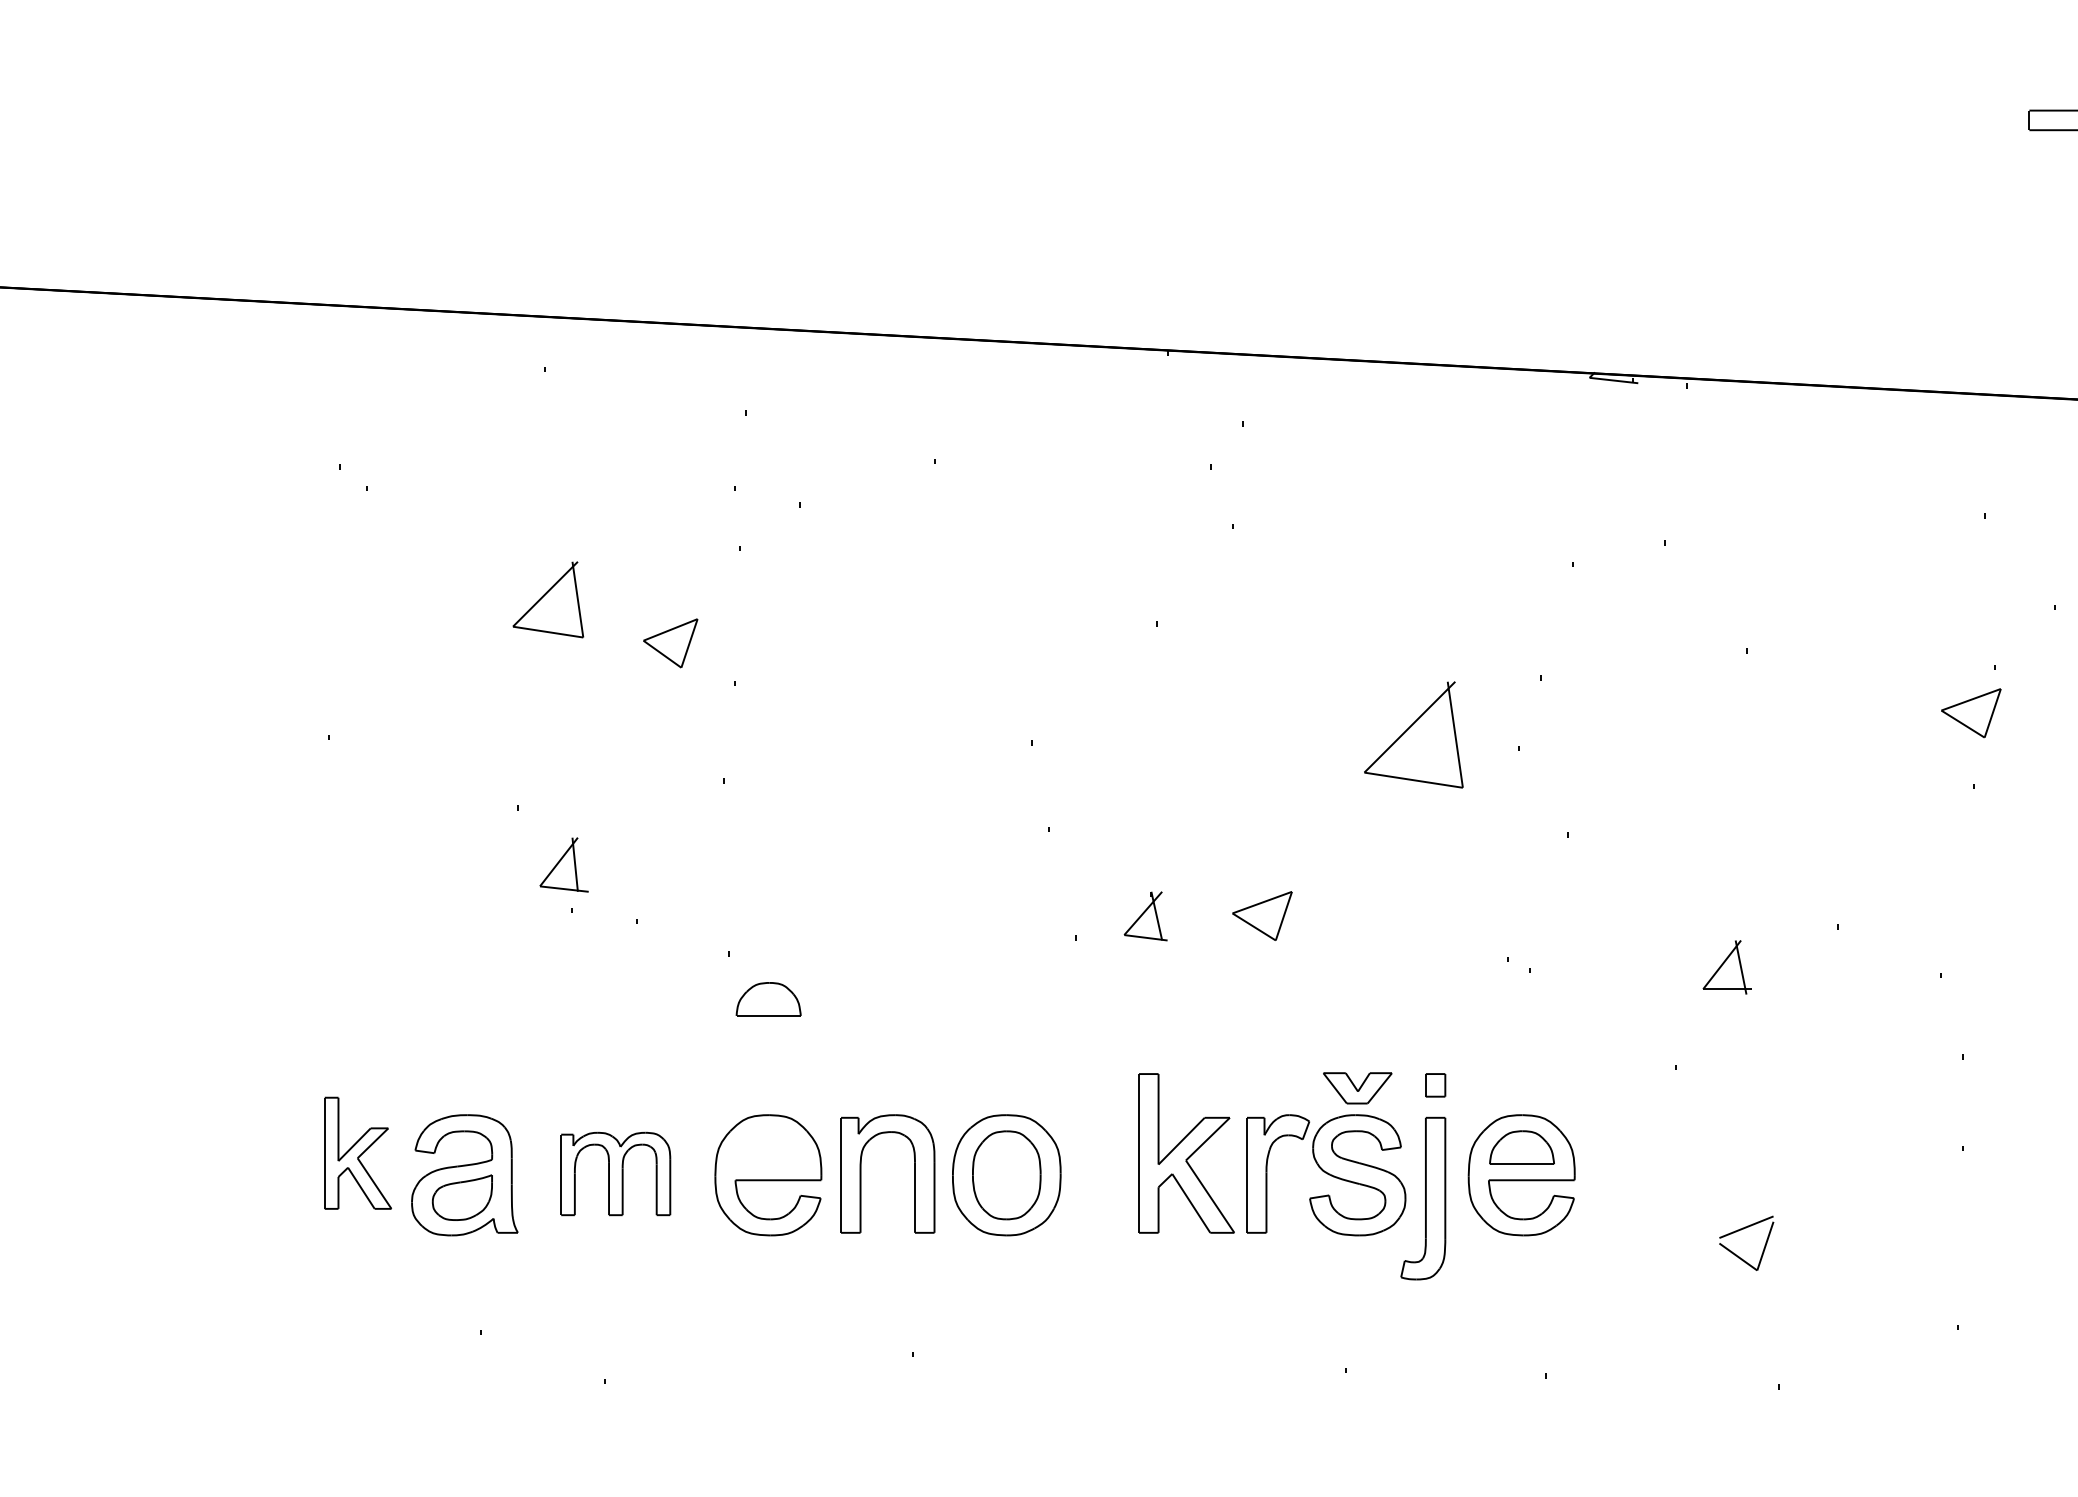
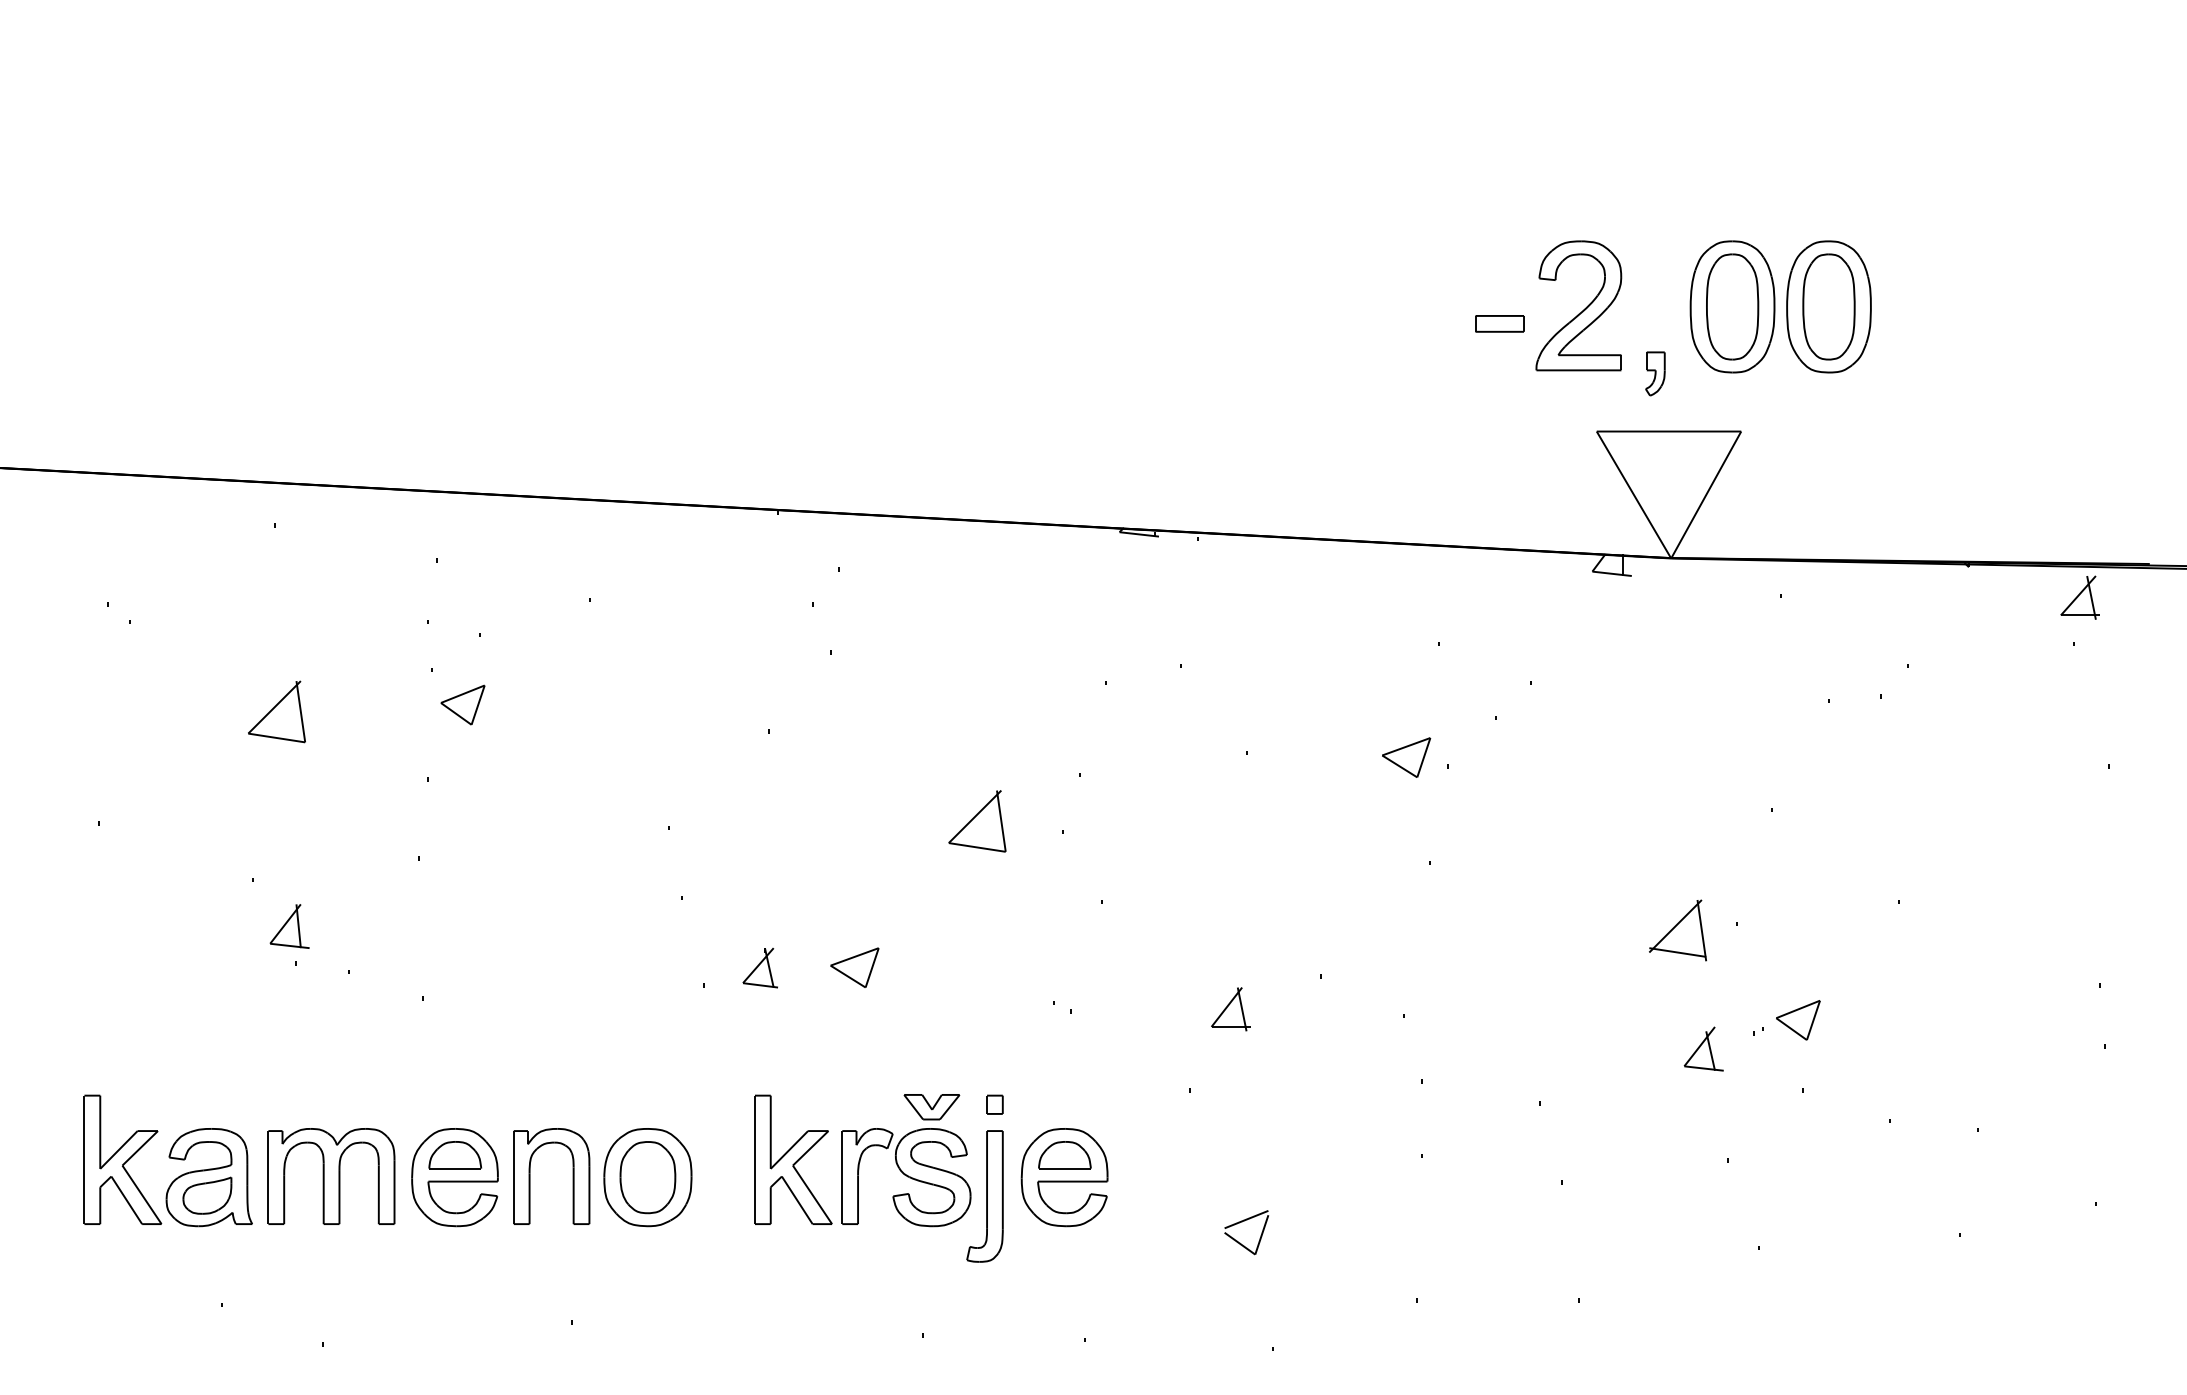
part: (670, 642) -> (462, 704), moved
part: (1971, 713) -> (1406, 757), moved
part: (1414, 735) -> (977, 821), size x0.71
part: (768, 999) -> (455, 1155), moved
part: (357, 1152) -> (122, 1159), size x1.43
part: (615, 1173) -> (331, 1176), size x1.43

